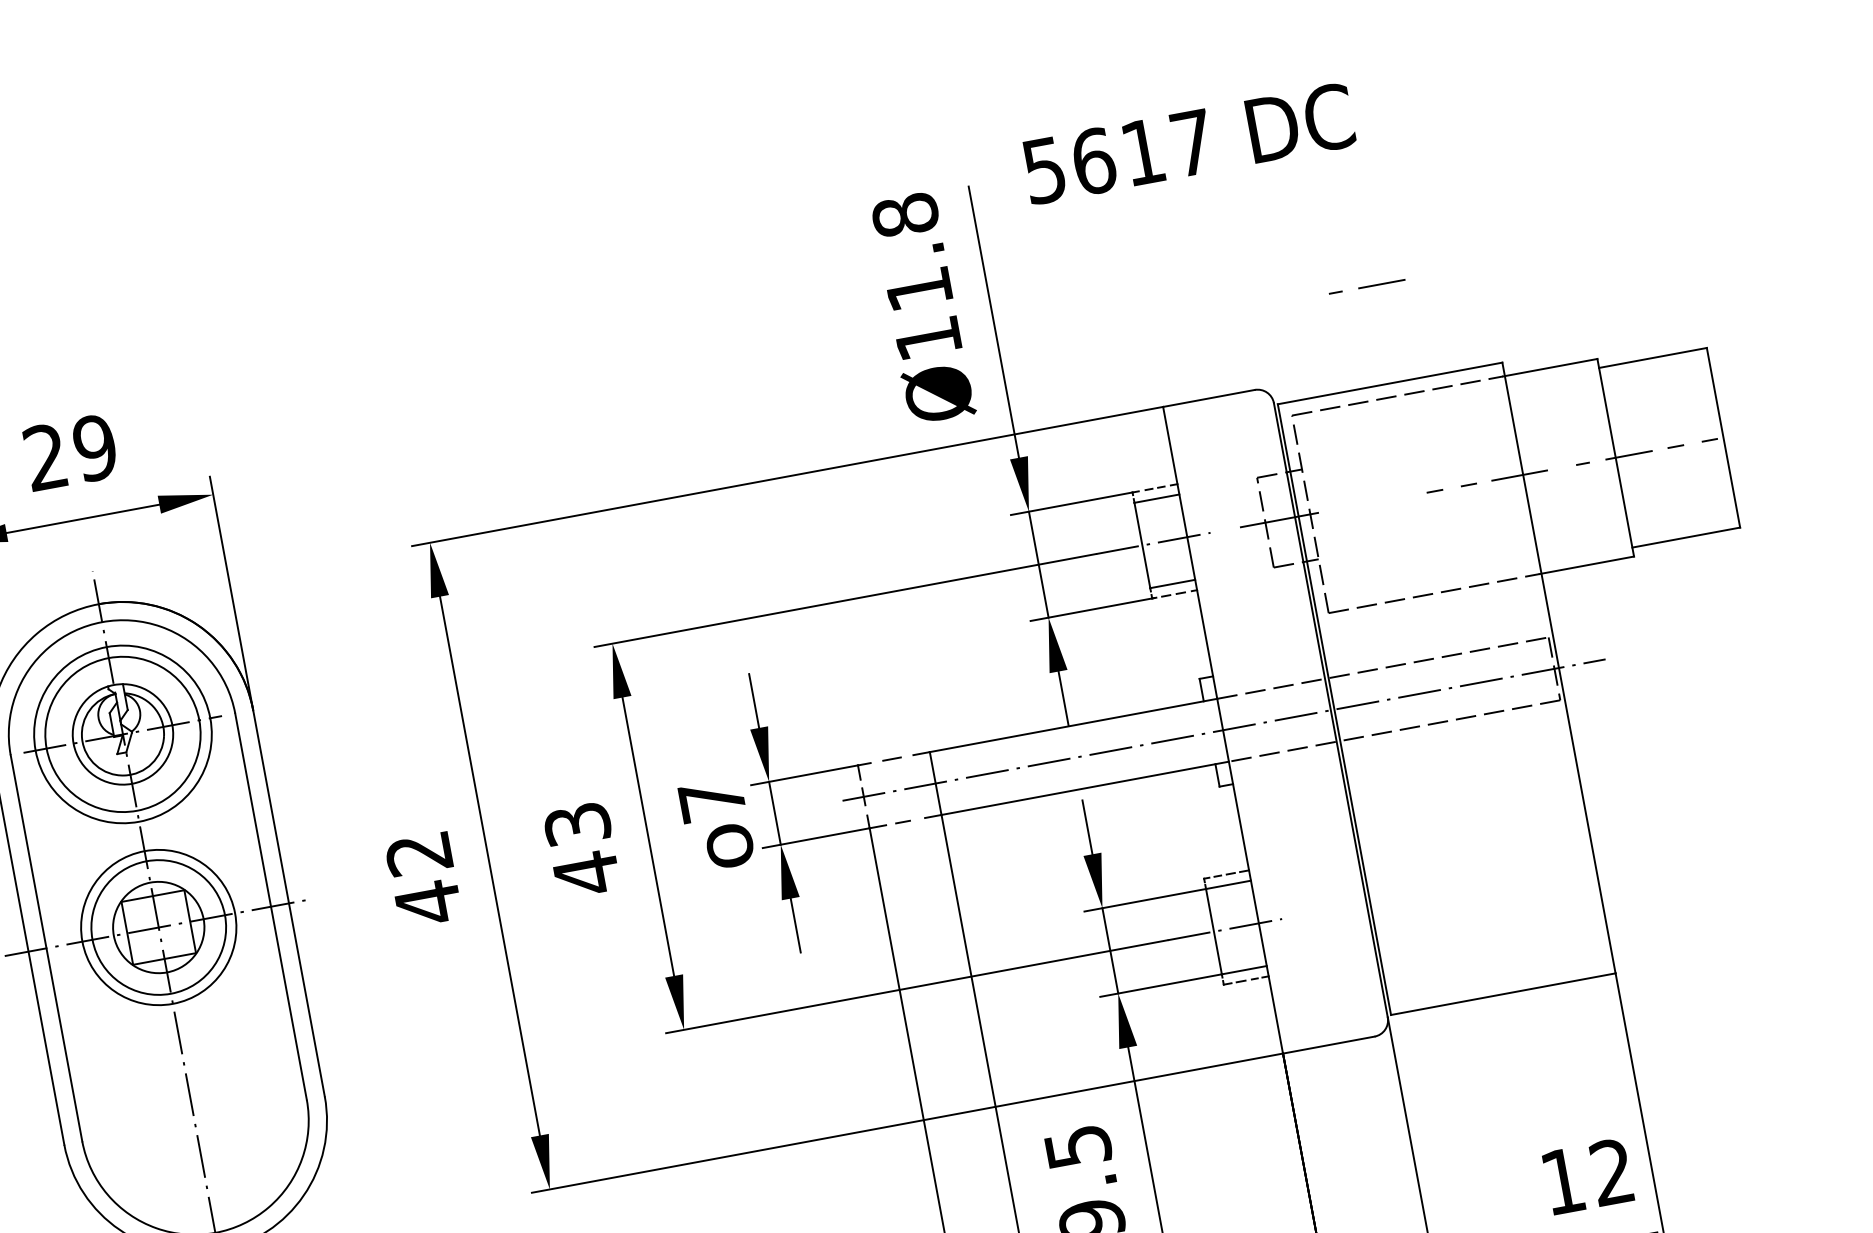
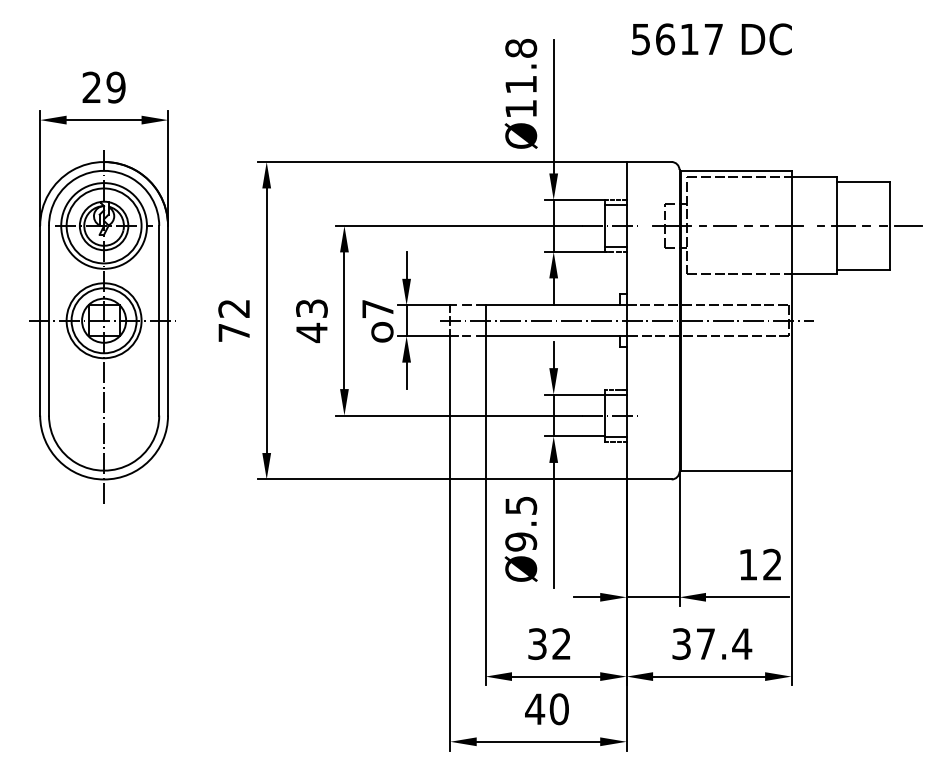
text: (1187, 144) -> (711, 39), moved
line: (1365, 286) -> (717, 225), moved
line: (1759, 430) -> (907, 225), added
text: (426, 902) -> (233, 332), 42 -> 72

